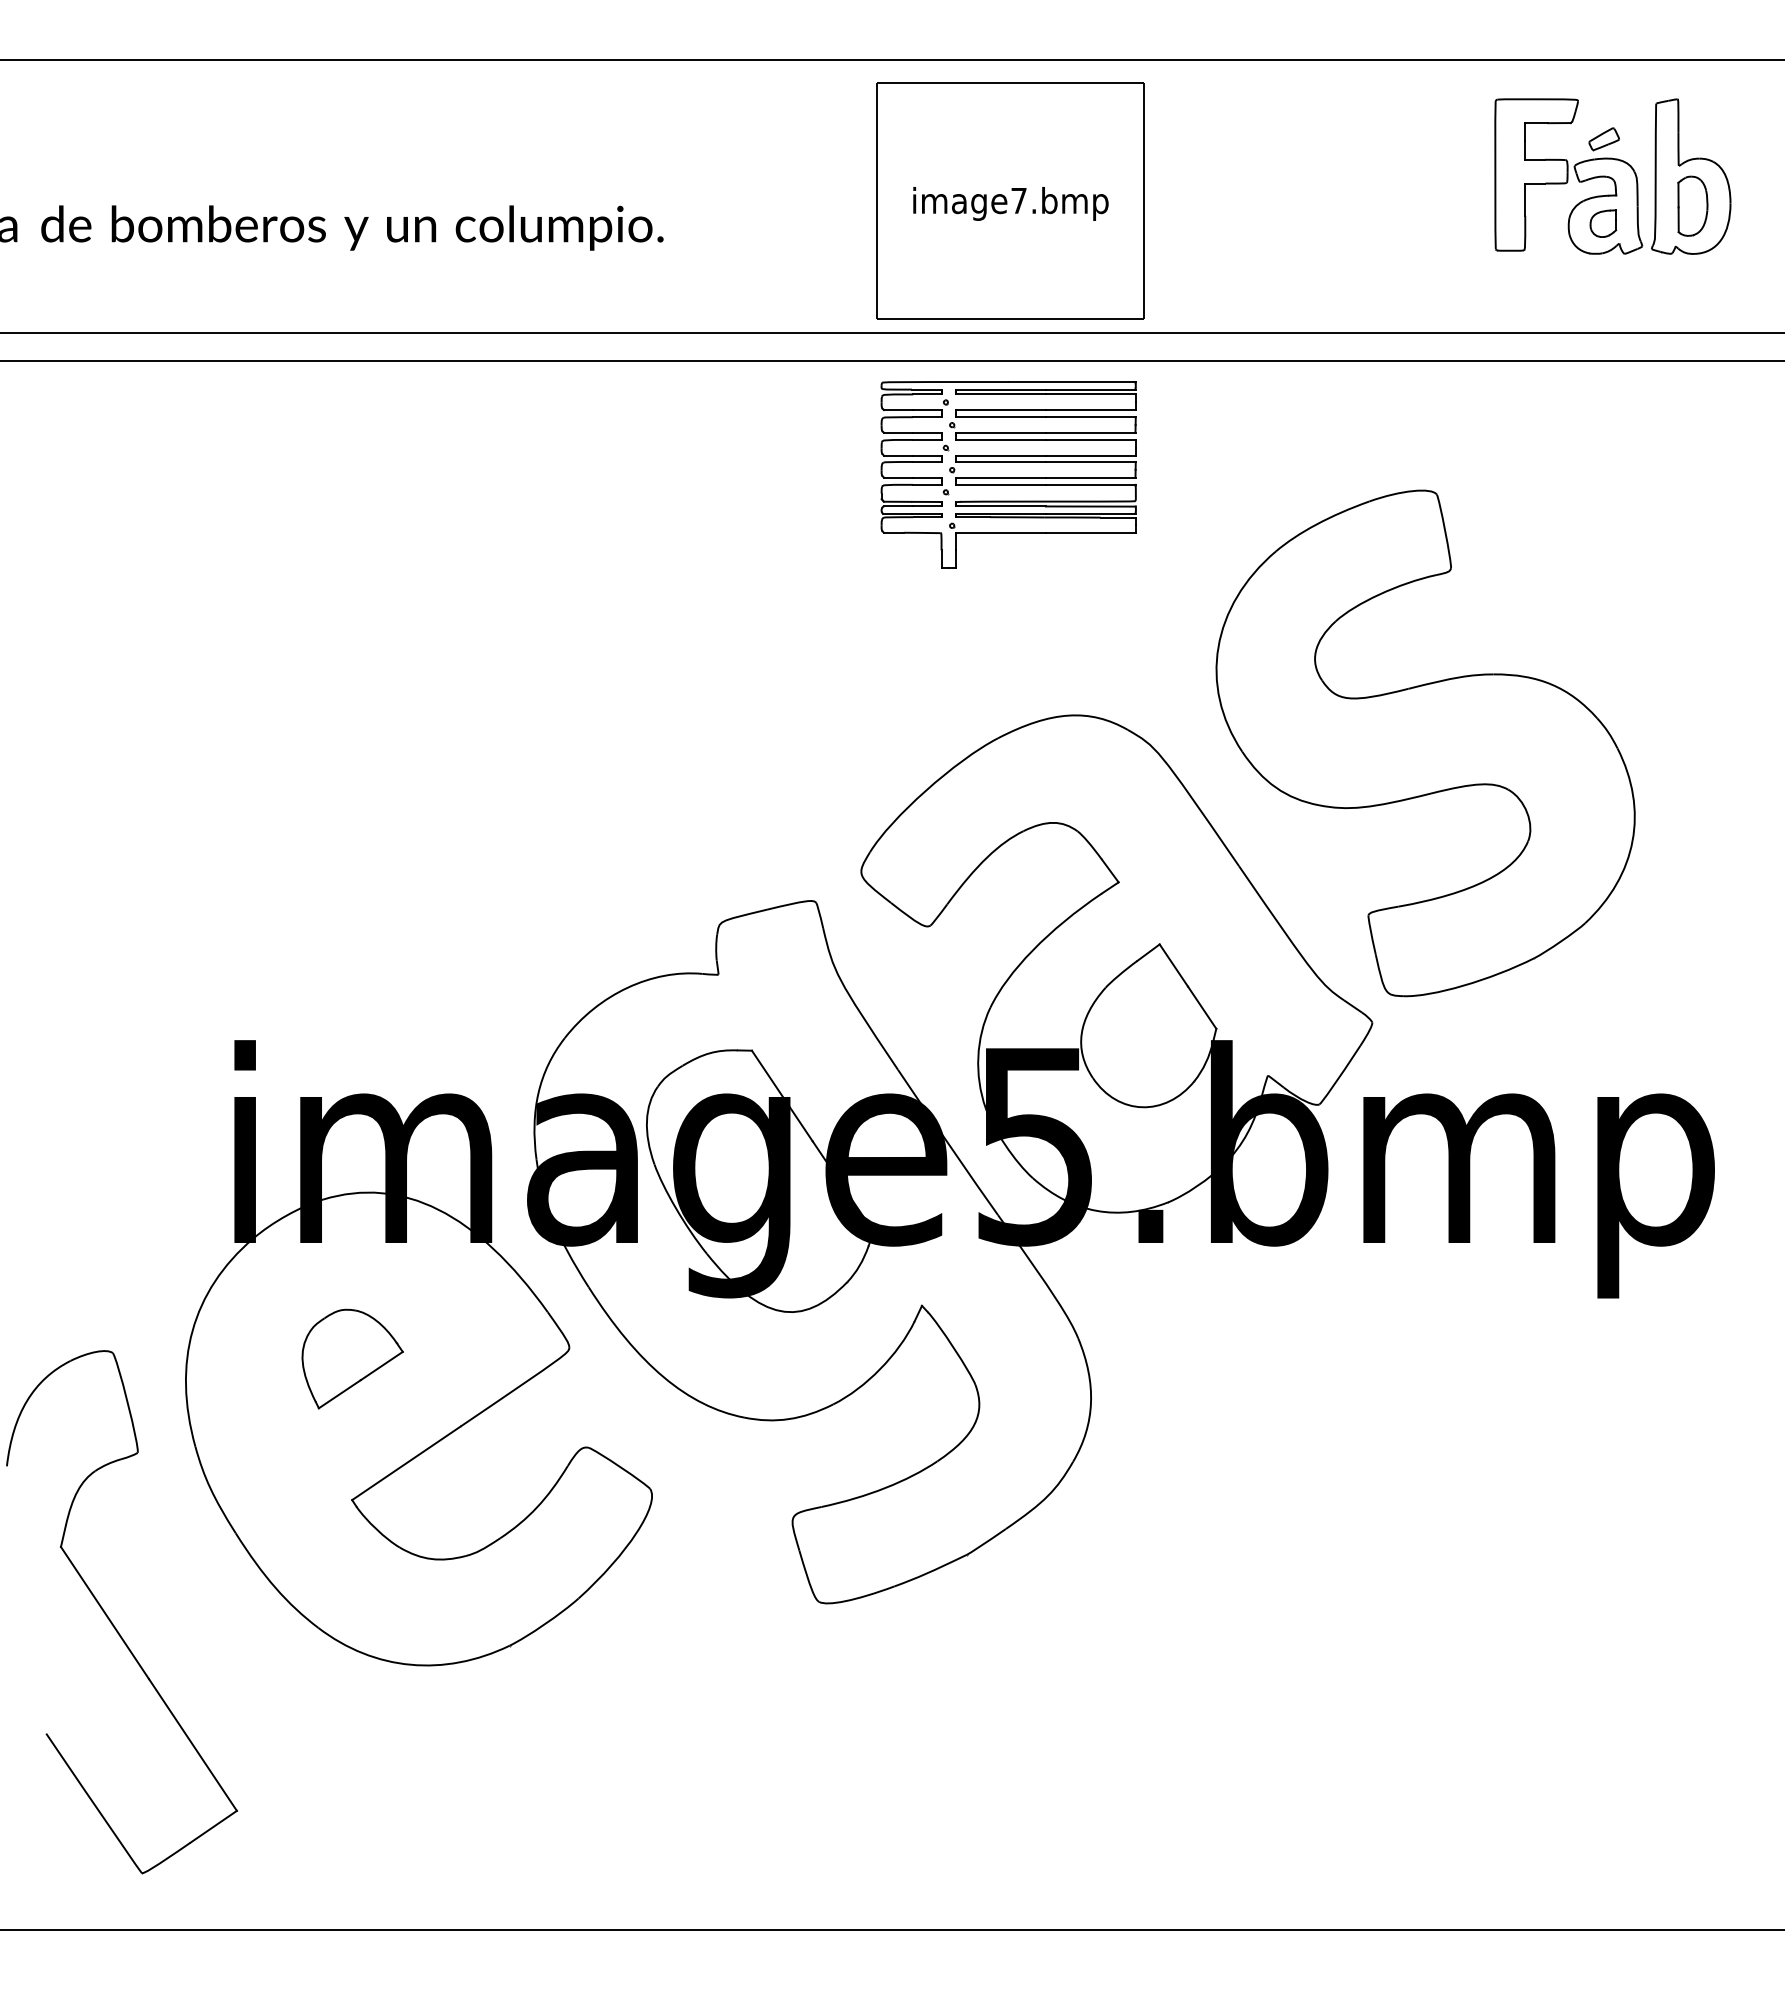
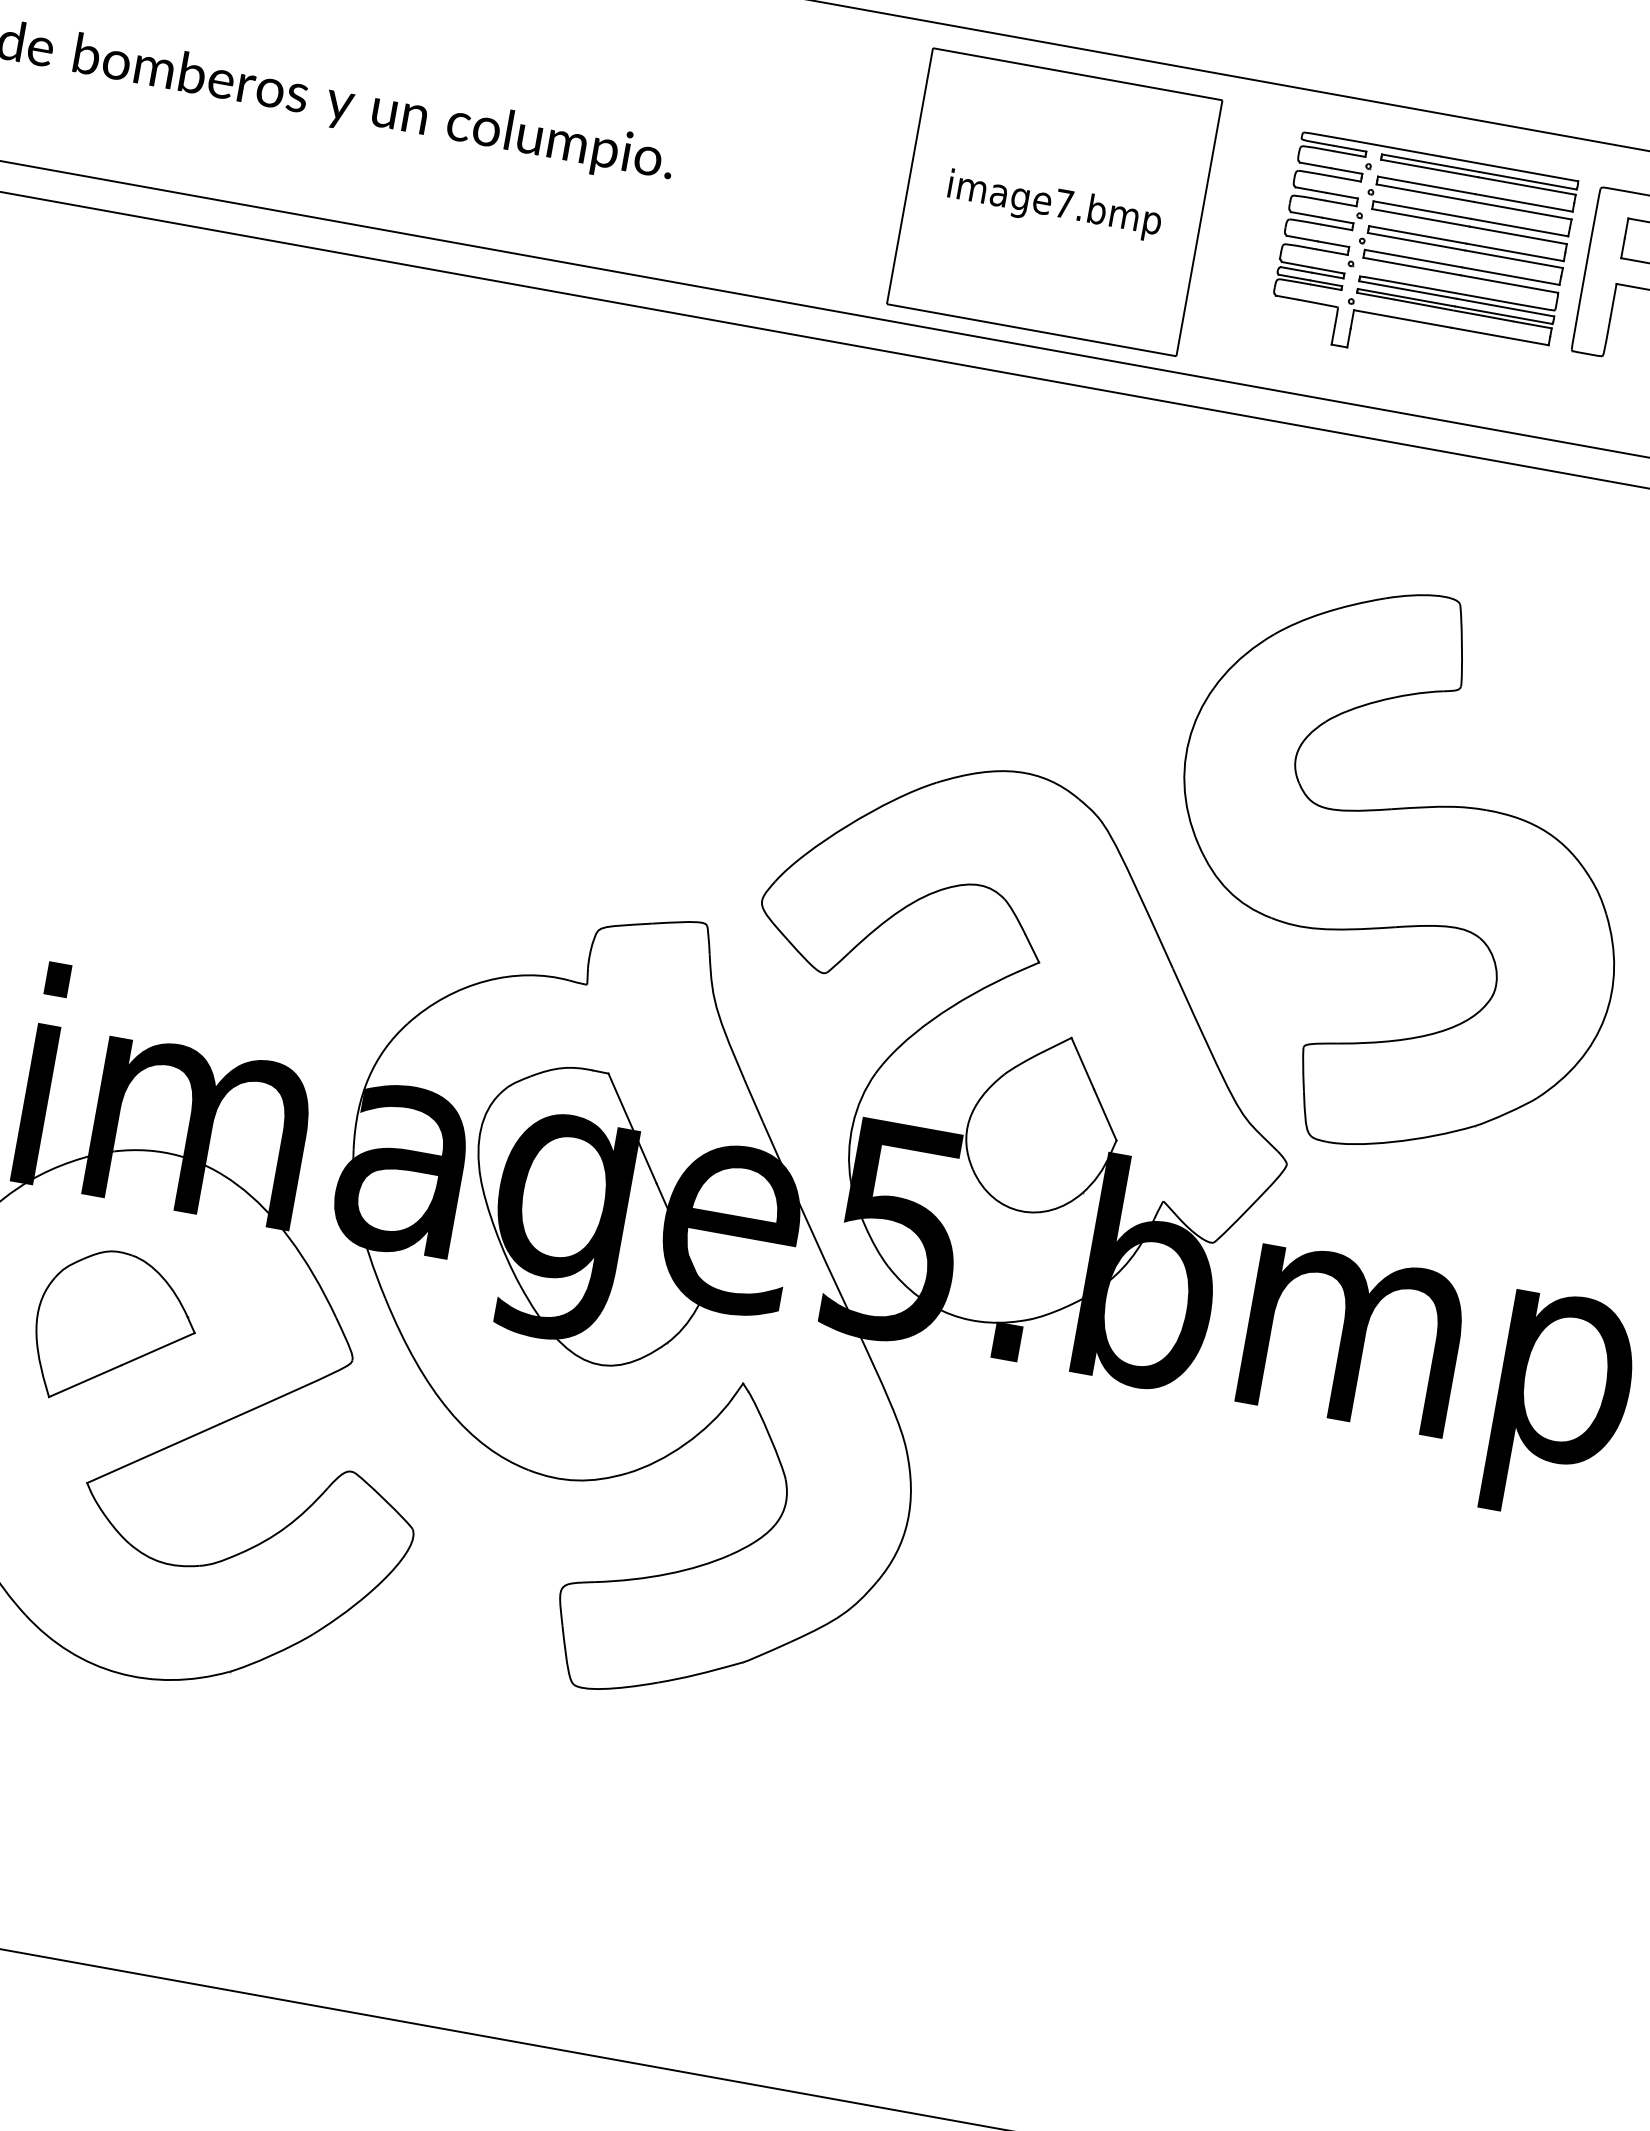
part: (1008, 474) -> (1422, 256), moved
part: (352, 1358) -> (115, 1329), size x1.43

